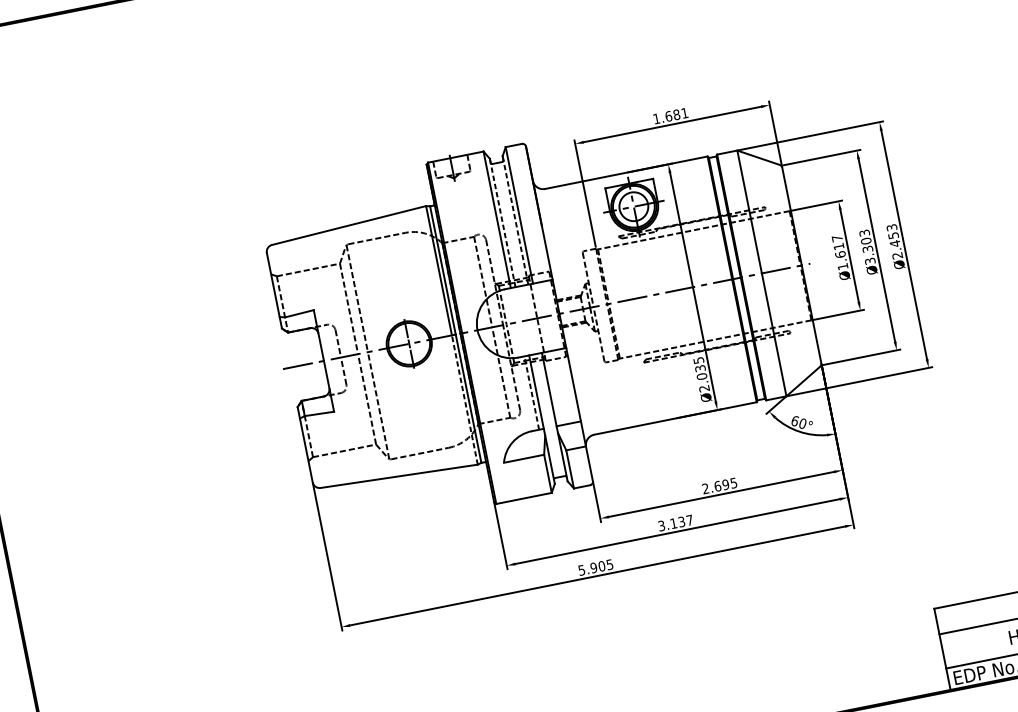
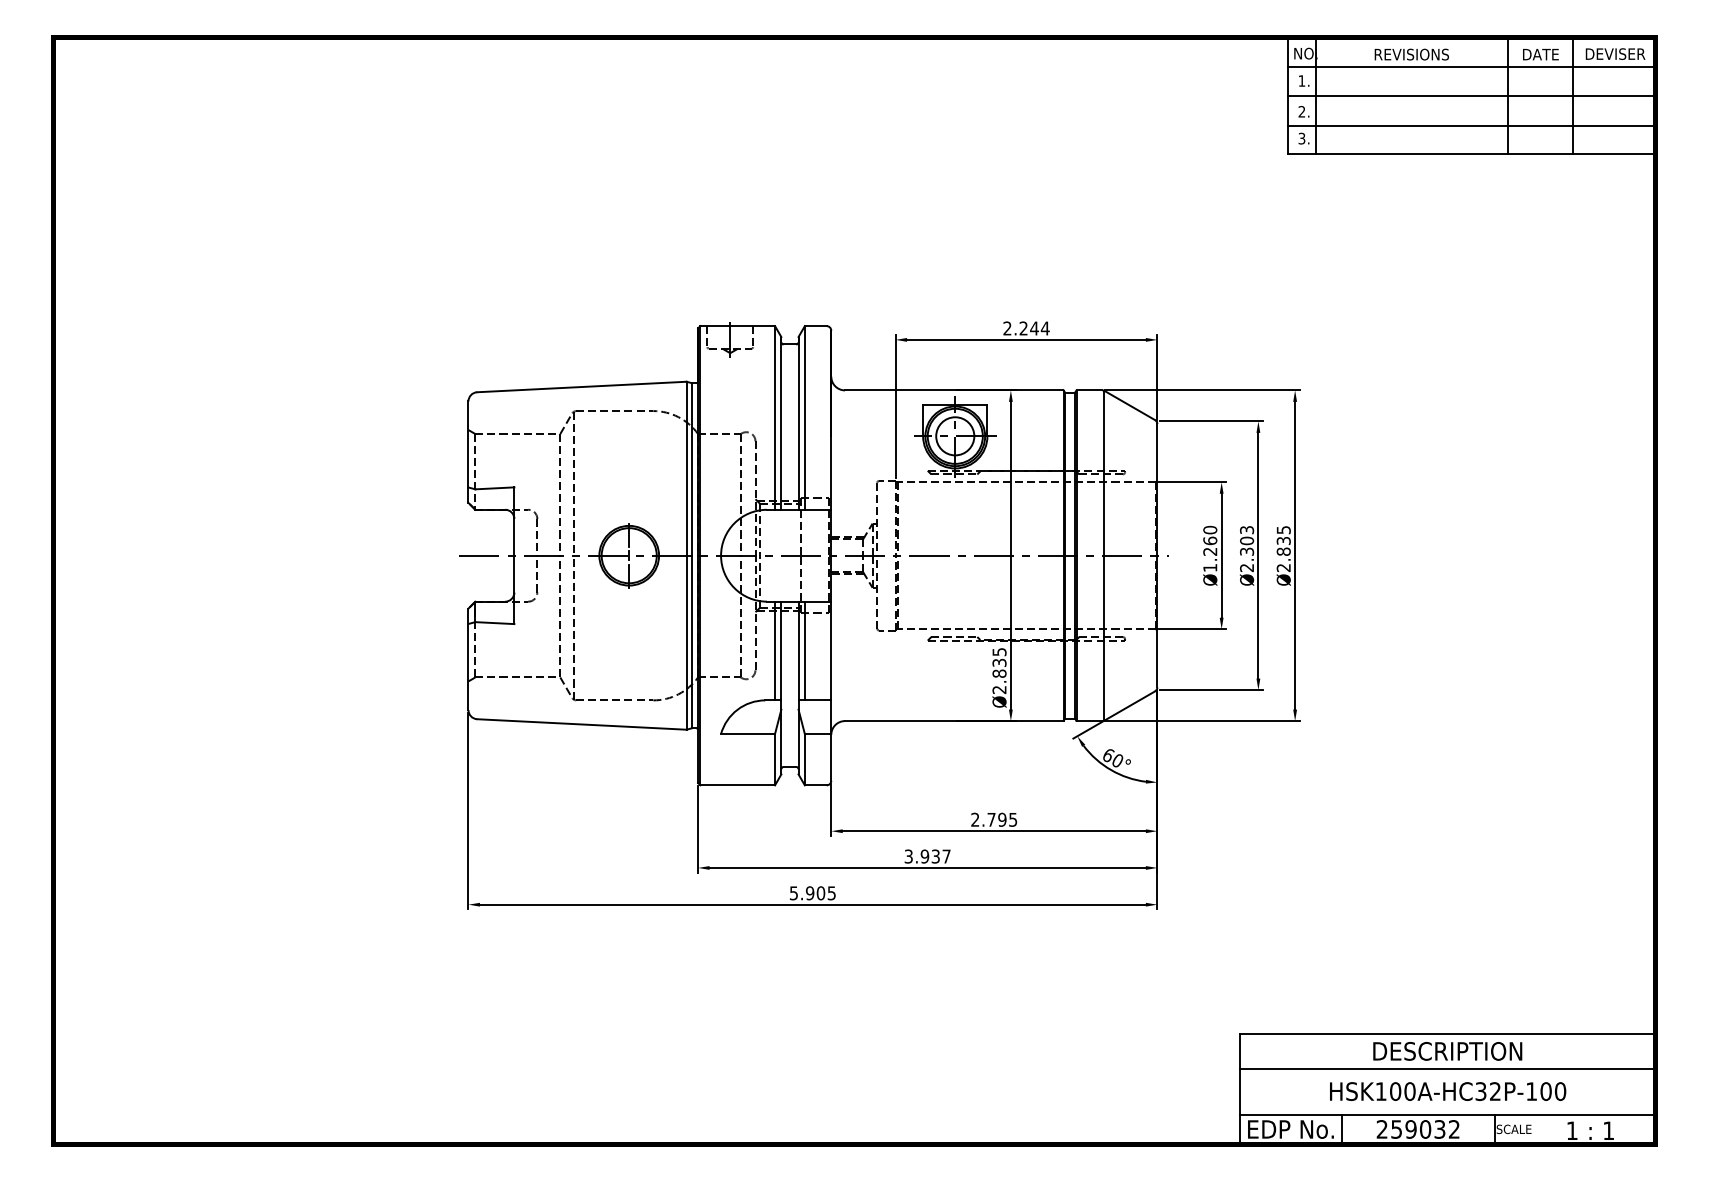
text: (670, 116) -> (1026, 328), 1.681 -> 2.244
line: (515, 219) -> (798, 422), dashed -> solid
line: (502, 222) -> (781, 422), dashed -> solid
text: (893, 236) -> (1283, 541), Ø2.453 -> Ø2.835
text: (839, 246) -> (1210, 540), Ø1.617 -> Ø1.260
text: (870, 260) -> (1247, 567), Ø3.303 -> Ø2.303
text: (701, 376) -> (999, 673), Ø2.035 -> Ø2.835
line: (553, 388) -> (804, 650), added
line: (532, 392) -> (775, 650), dashed -> solid
line: (464, 399) -> (686, 642), dashed -> solid
text: (717, 486) -> (991, 819), 2.695 -> 2.795
text: (673, 523) -> (924, 856), 3.137 -> 3.937

